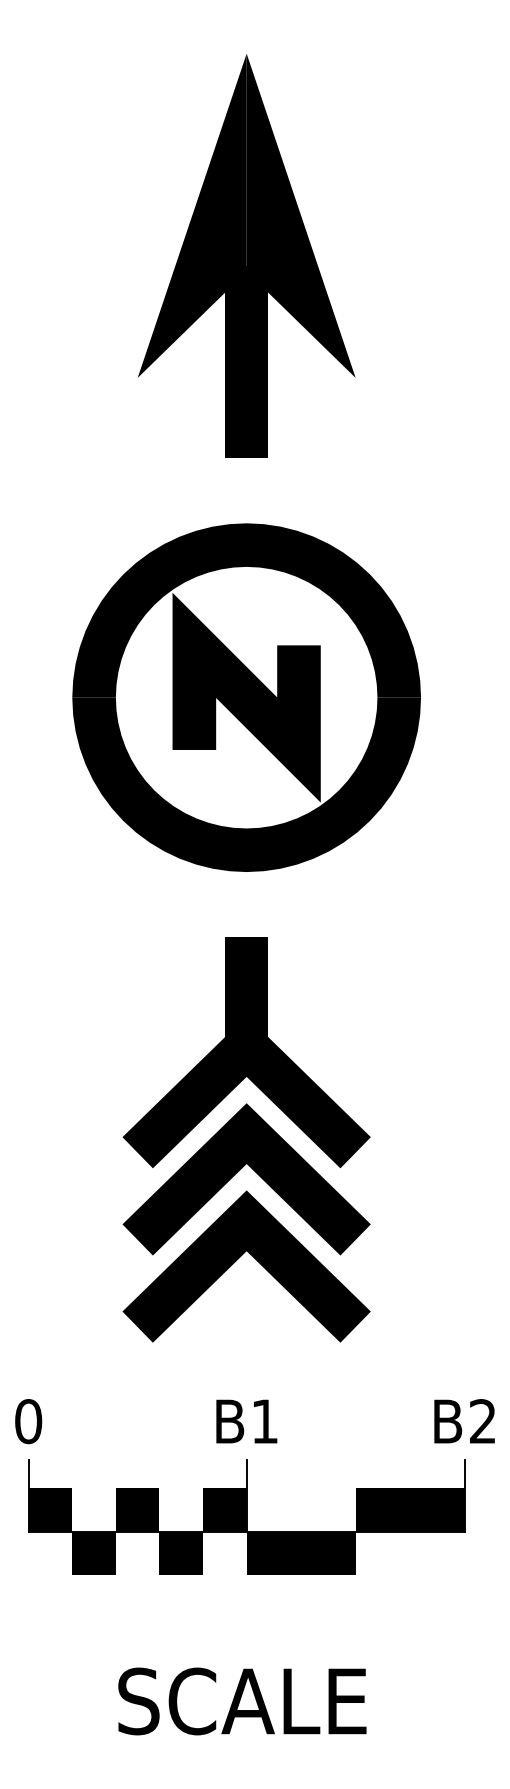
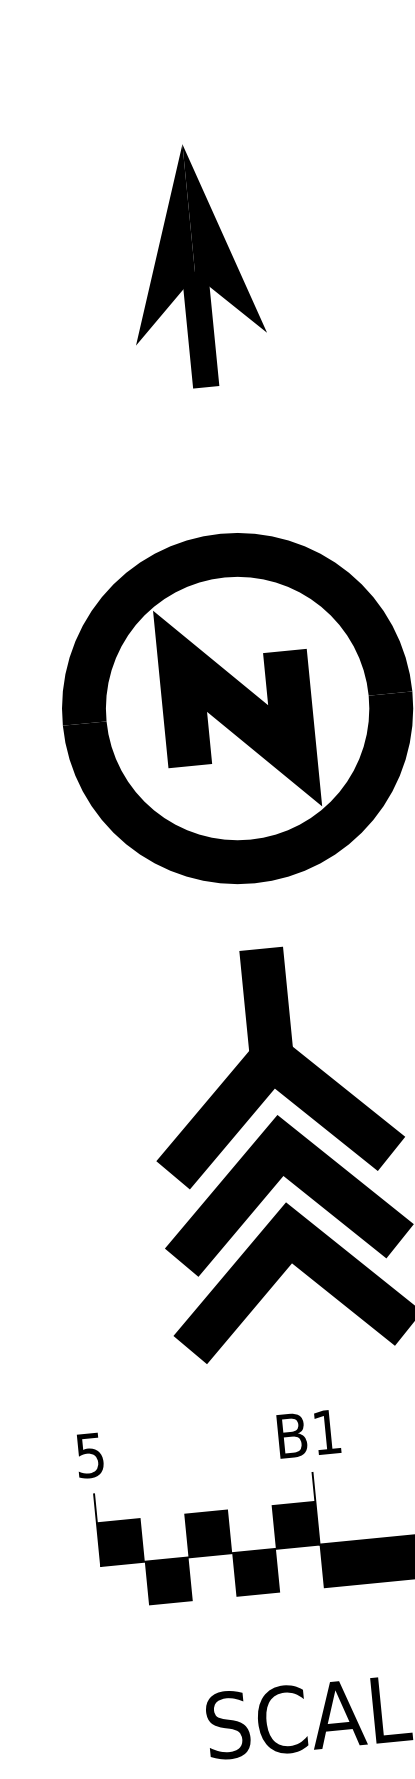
part: (246, 255) -> (193, 265), size x0.6
text: (28, 1421) -> (90, 1455), 0 -> 5

